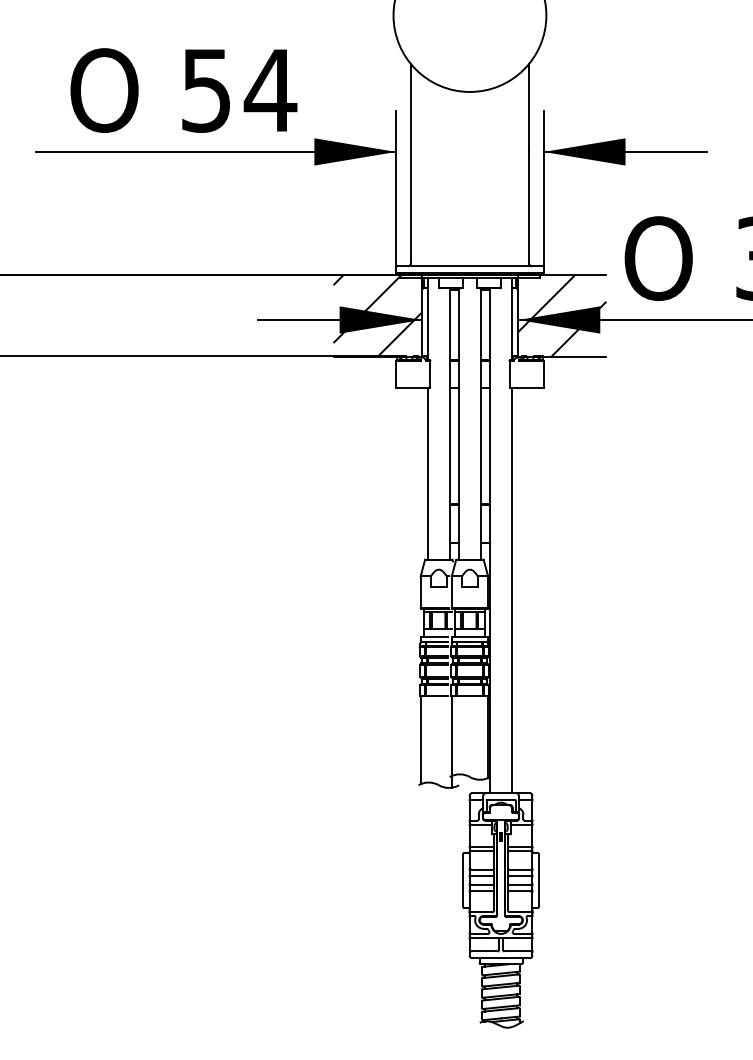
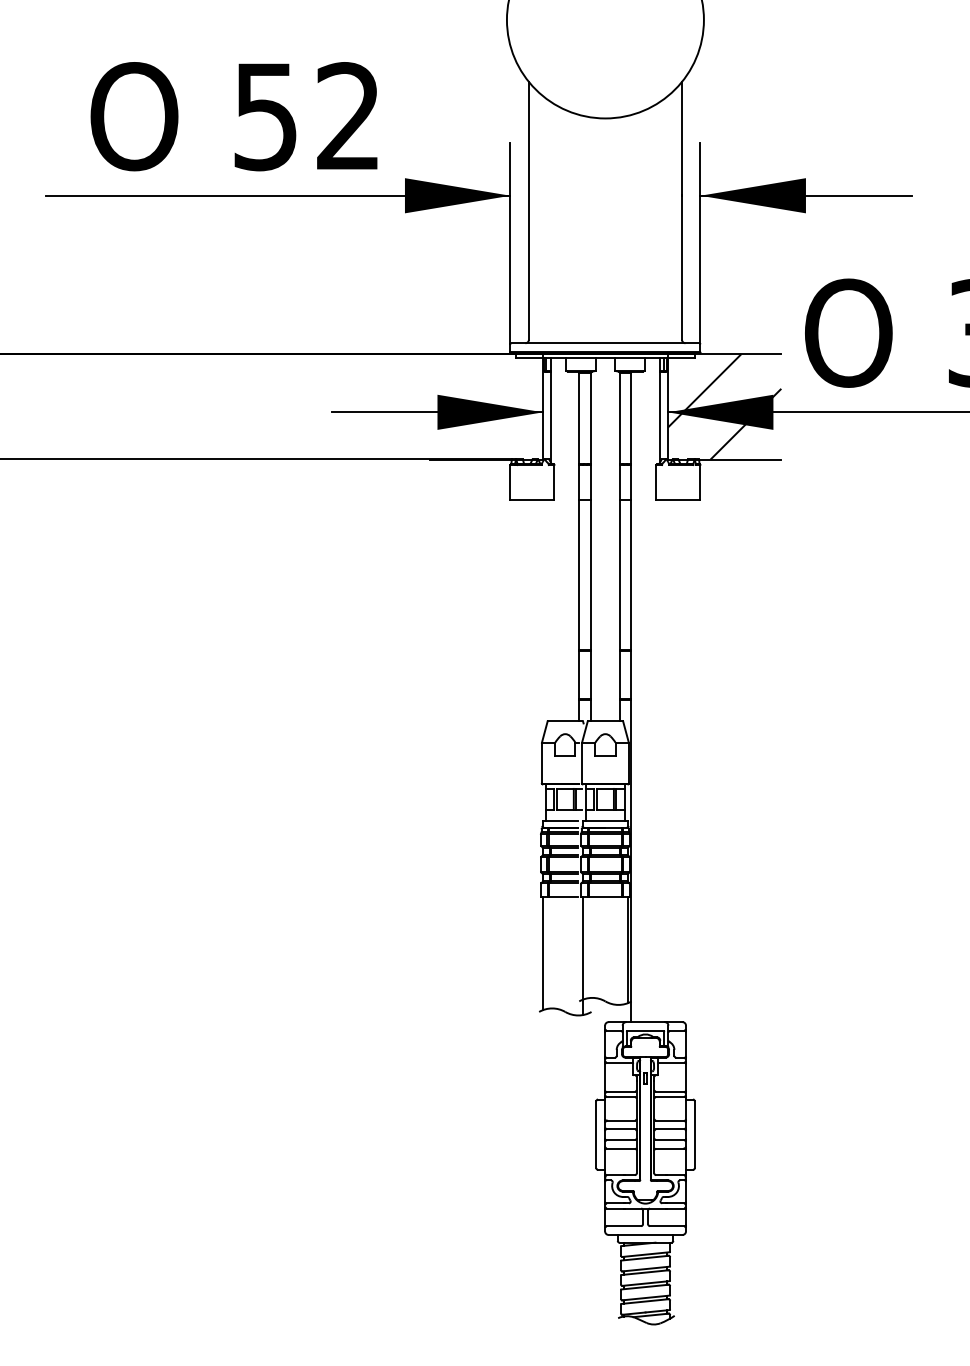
text: (270, 89) -> (348, 115), 54 -> 52
hatch: (377, 315) -> (486, 406), removed
line: (428, 473) -> (551, 610), removed
line: (511, 590) -> (659, 760), removed

